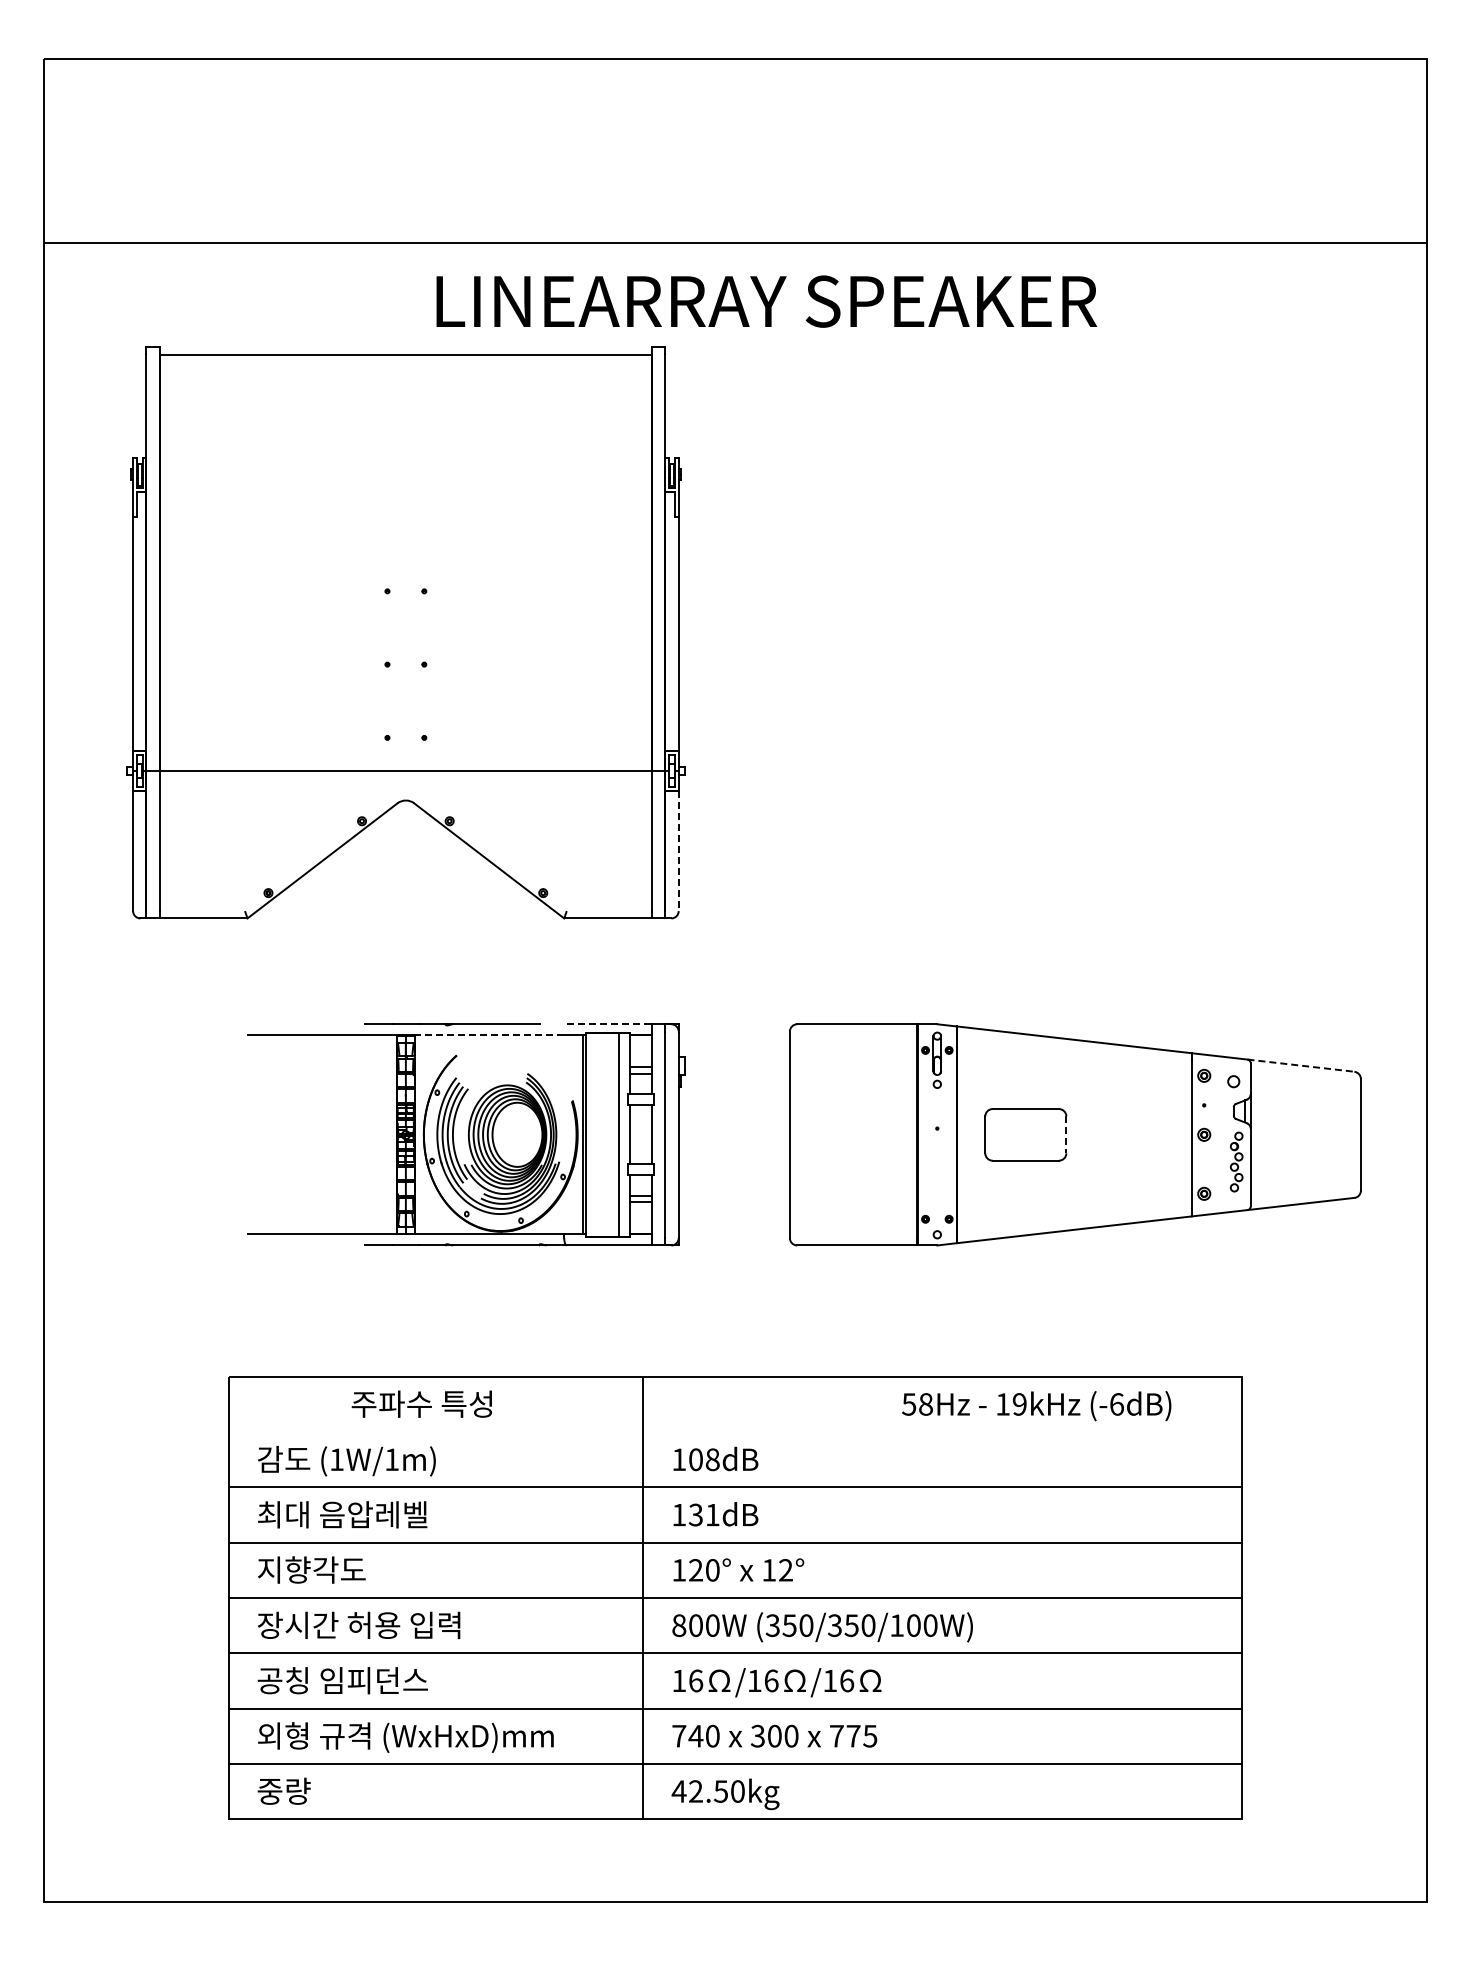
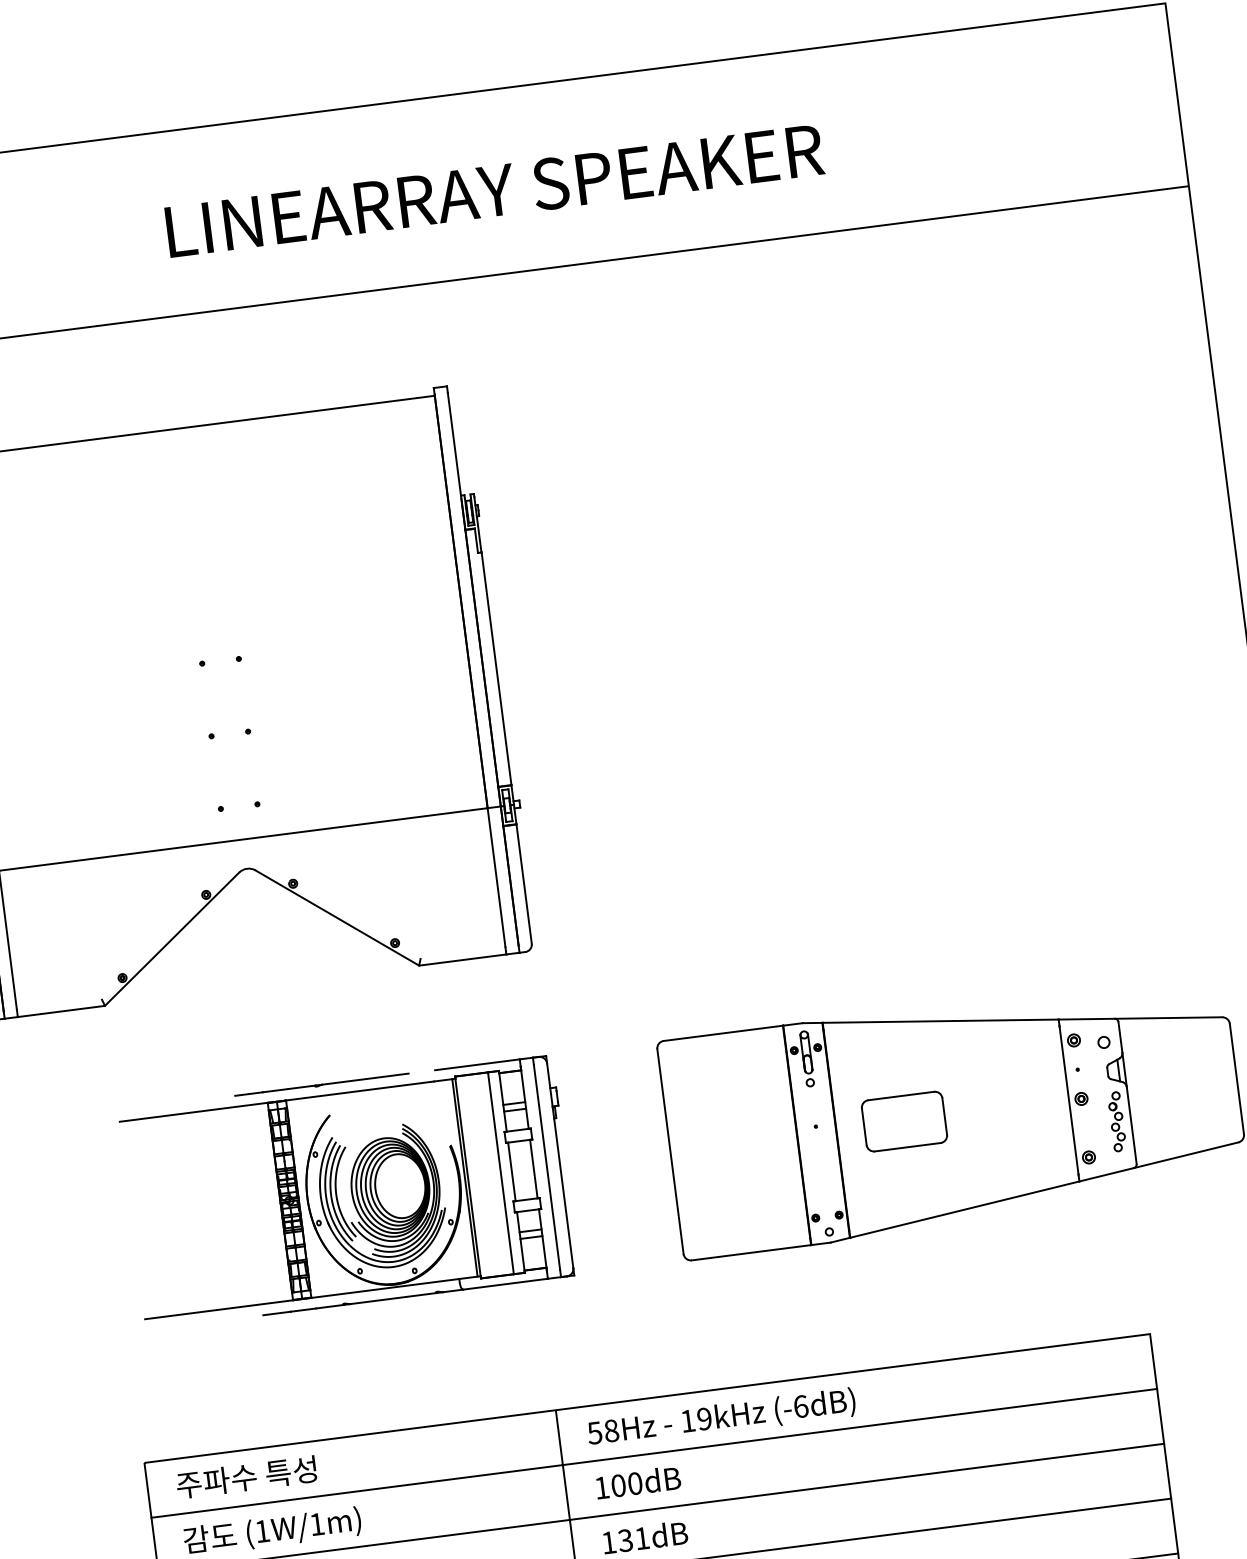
text: (766, 301) -> (494, 190), moved
line: (678, 851) -> (523, 884), dashed -> solid
line: (609, 1024) -> (477, 1065), dashed -> solid
line: (489, 1035) -> (359, 1091), dashed -> solid
line: (1300, 1065) -> (1168, 1017), dashed -> solid
line: (1066, 1135) -> (944, 1117), dashed -> solid
text: (421, 1403) -> (245, 1476), moved
text: (1036, 1406) -> (721, 1418), moved
line: (735, 1432) -> (654, 1453), added
text: (712, 1459) -> (634, 1483), 108dB -> 100dB

